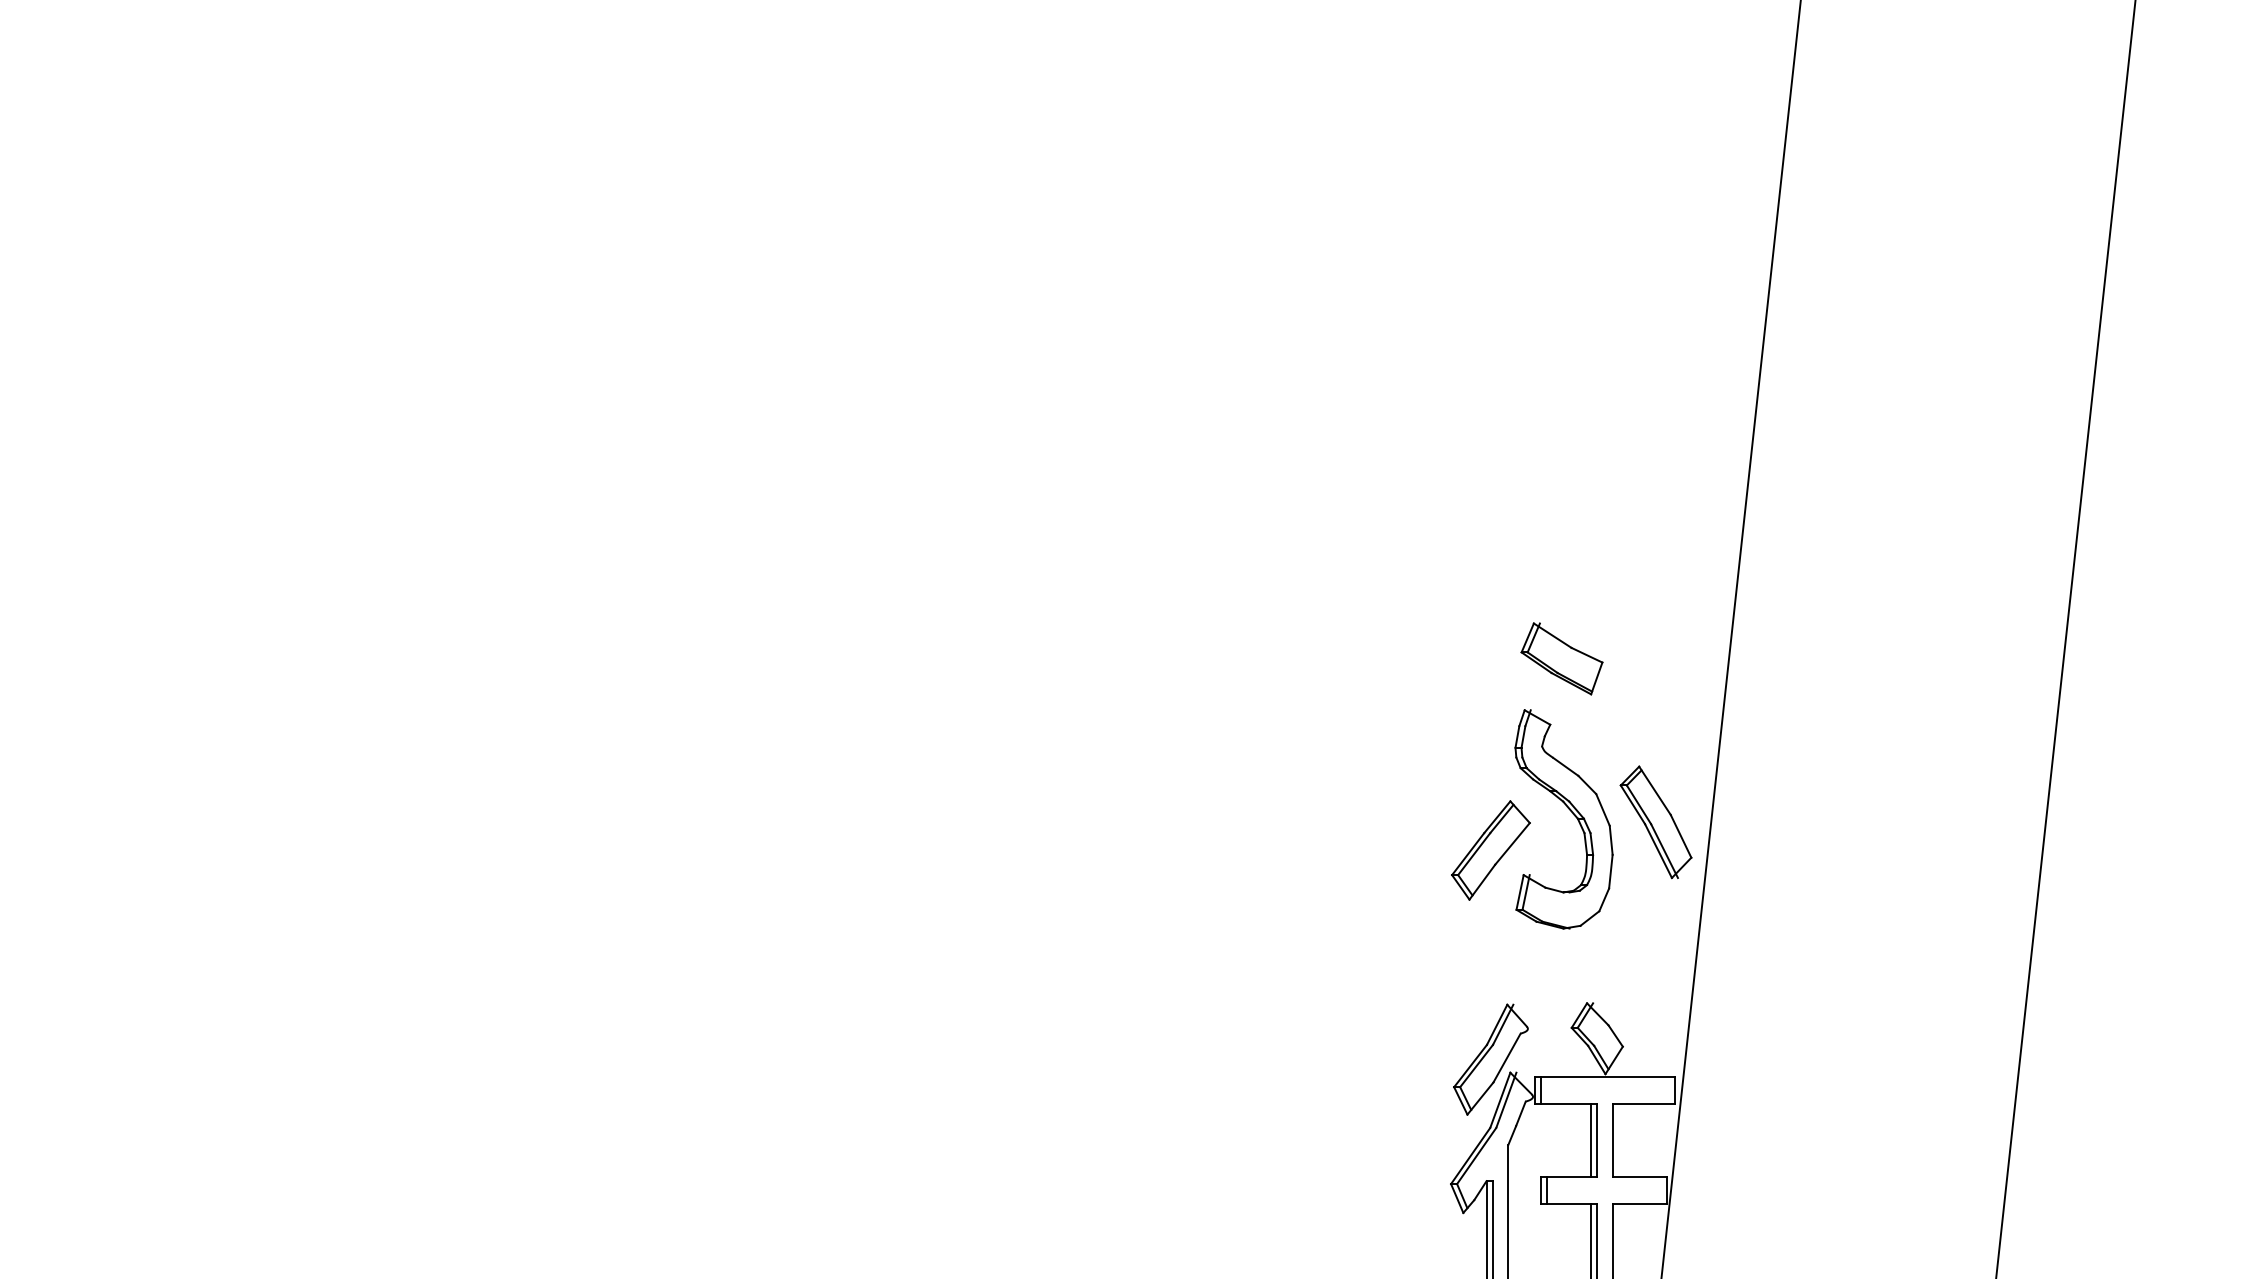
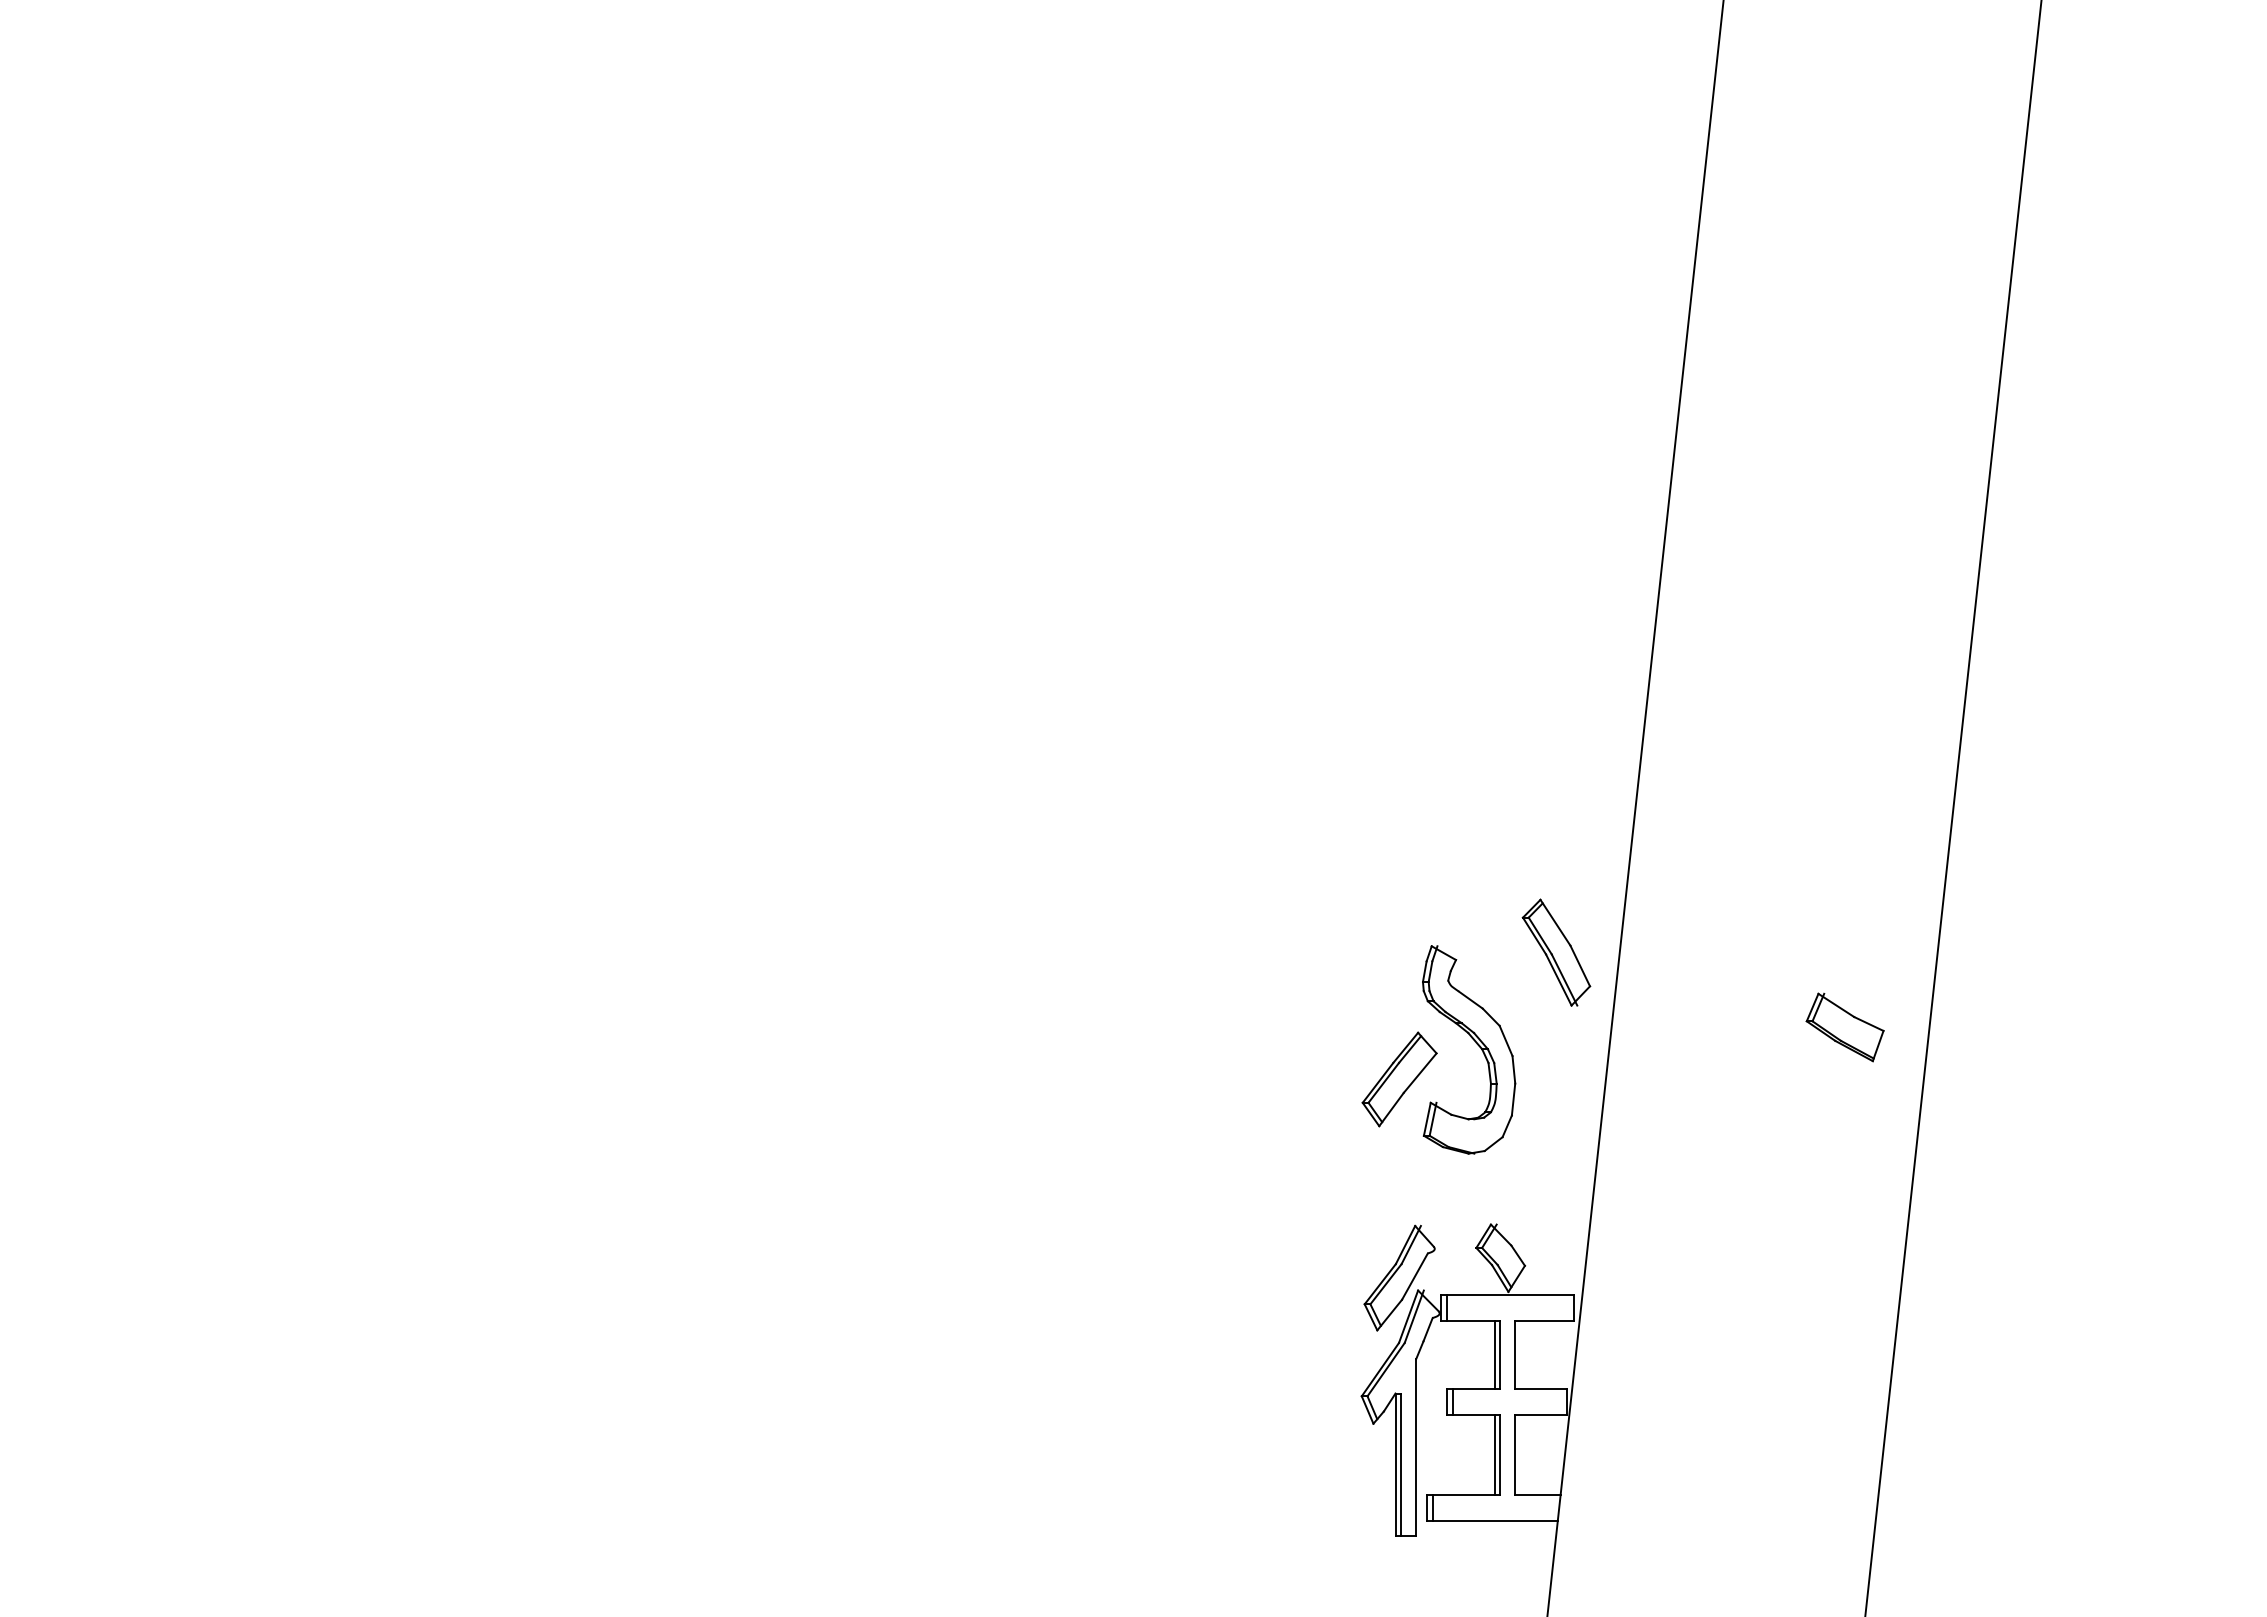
part: (1561, 658) -> (1844, 1027), moved
part: (1656, 822) -> (1556, 952), moved

